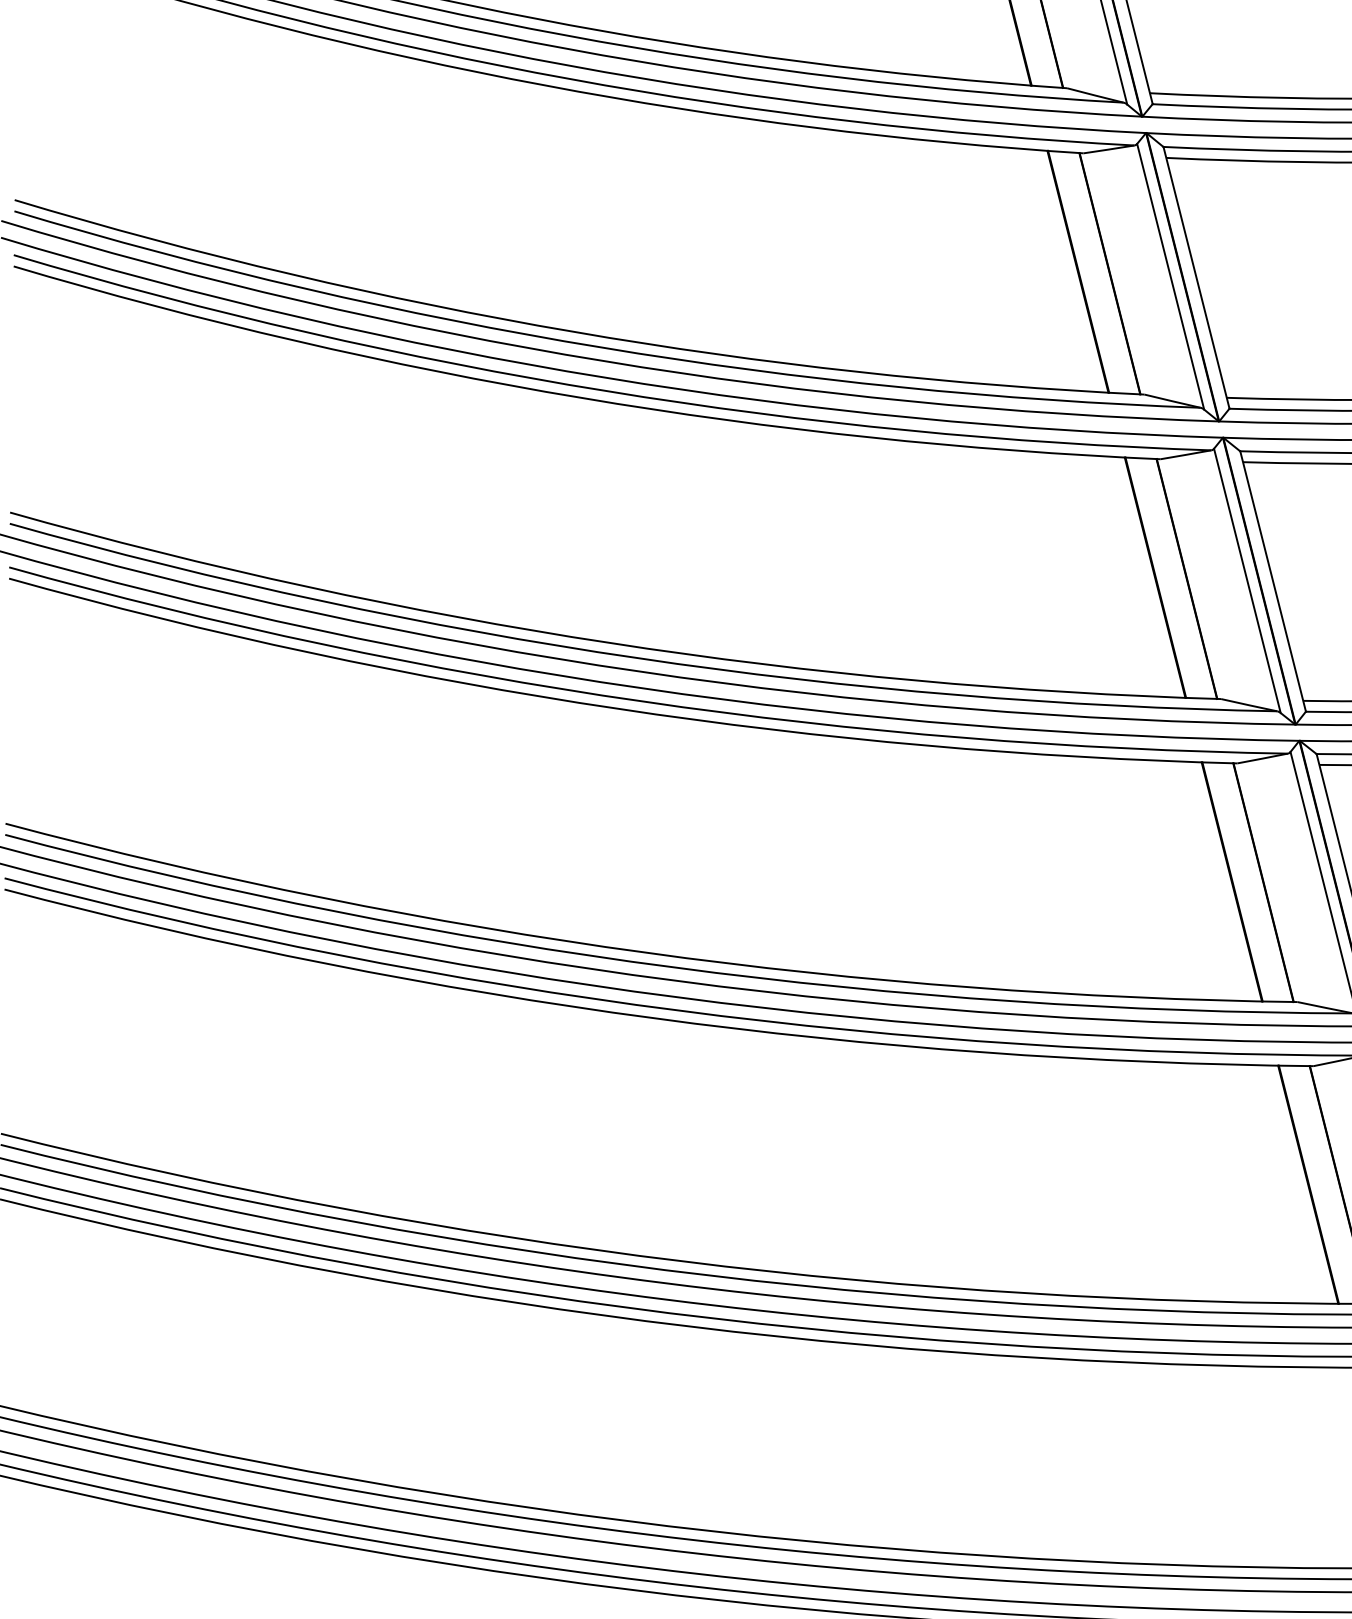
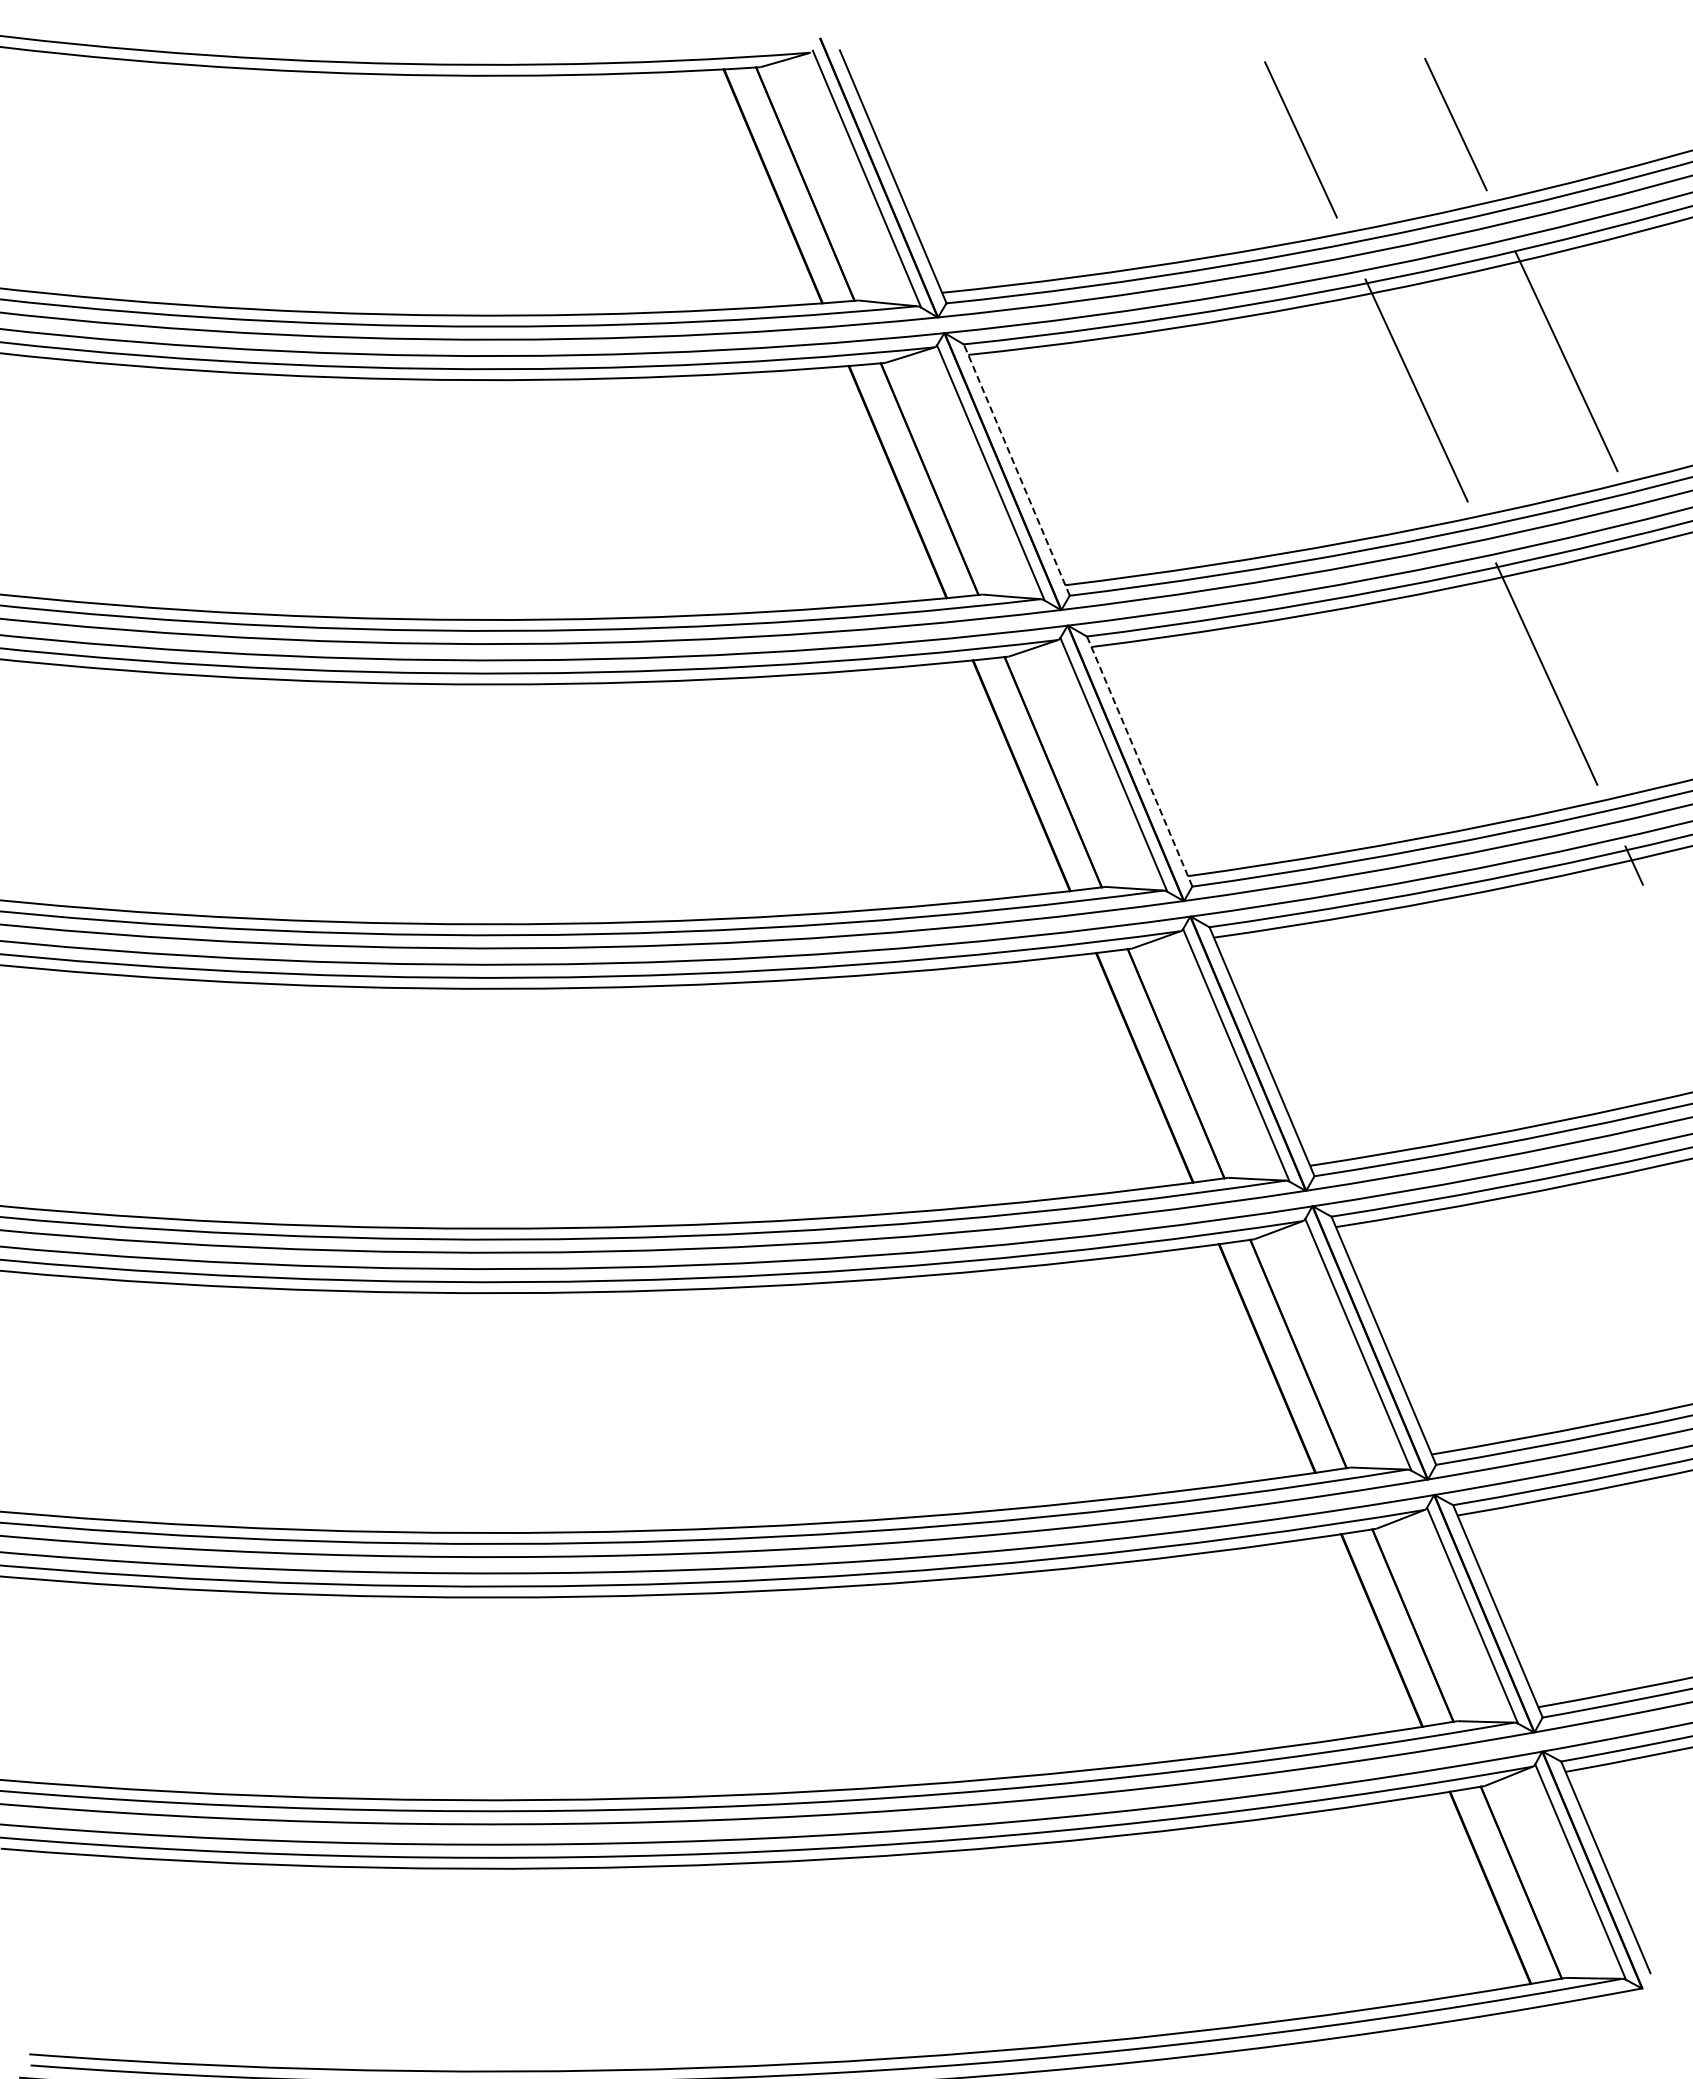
line: (1196, 277) -> (1016, 469), solid -> dashed
line: (1272, 581) -> (1139, 761), solid -> dashed

